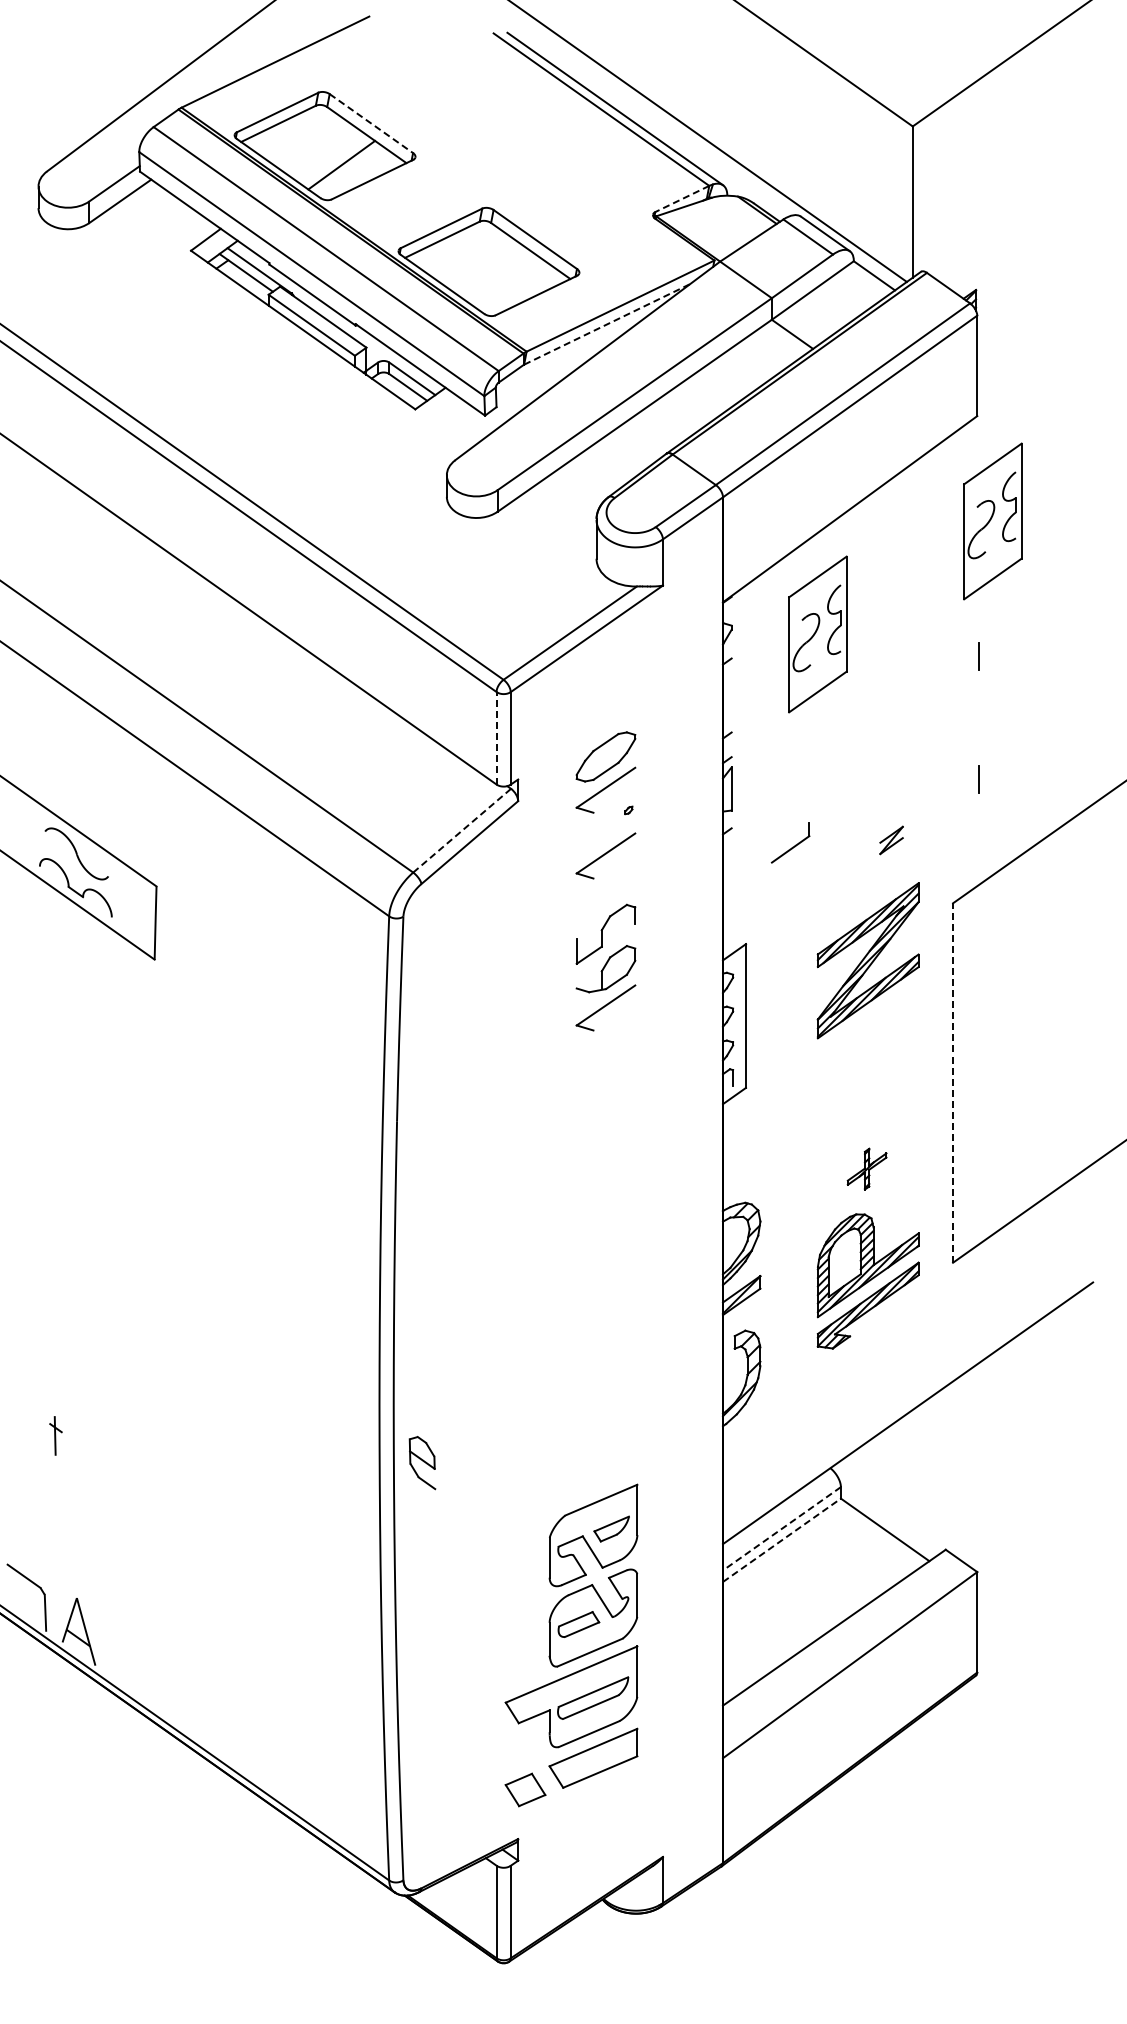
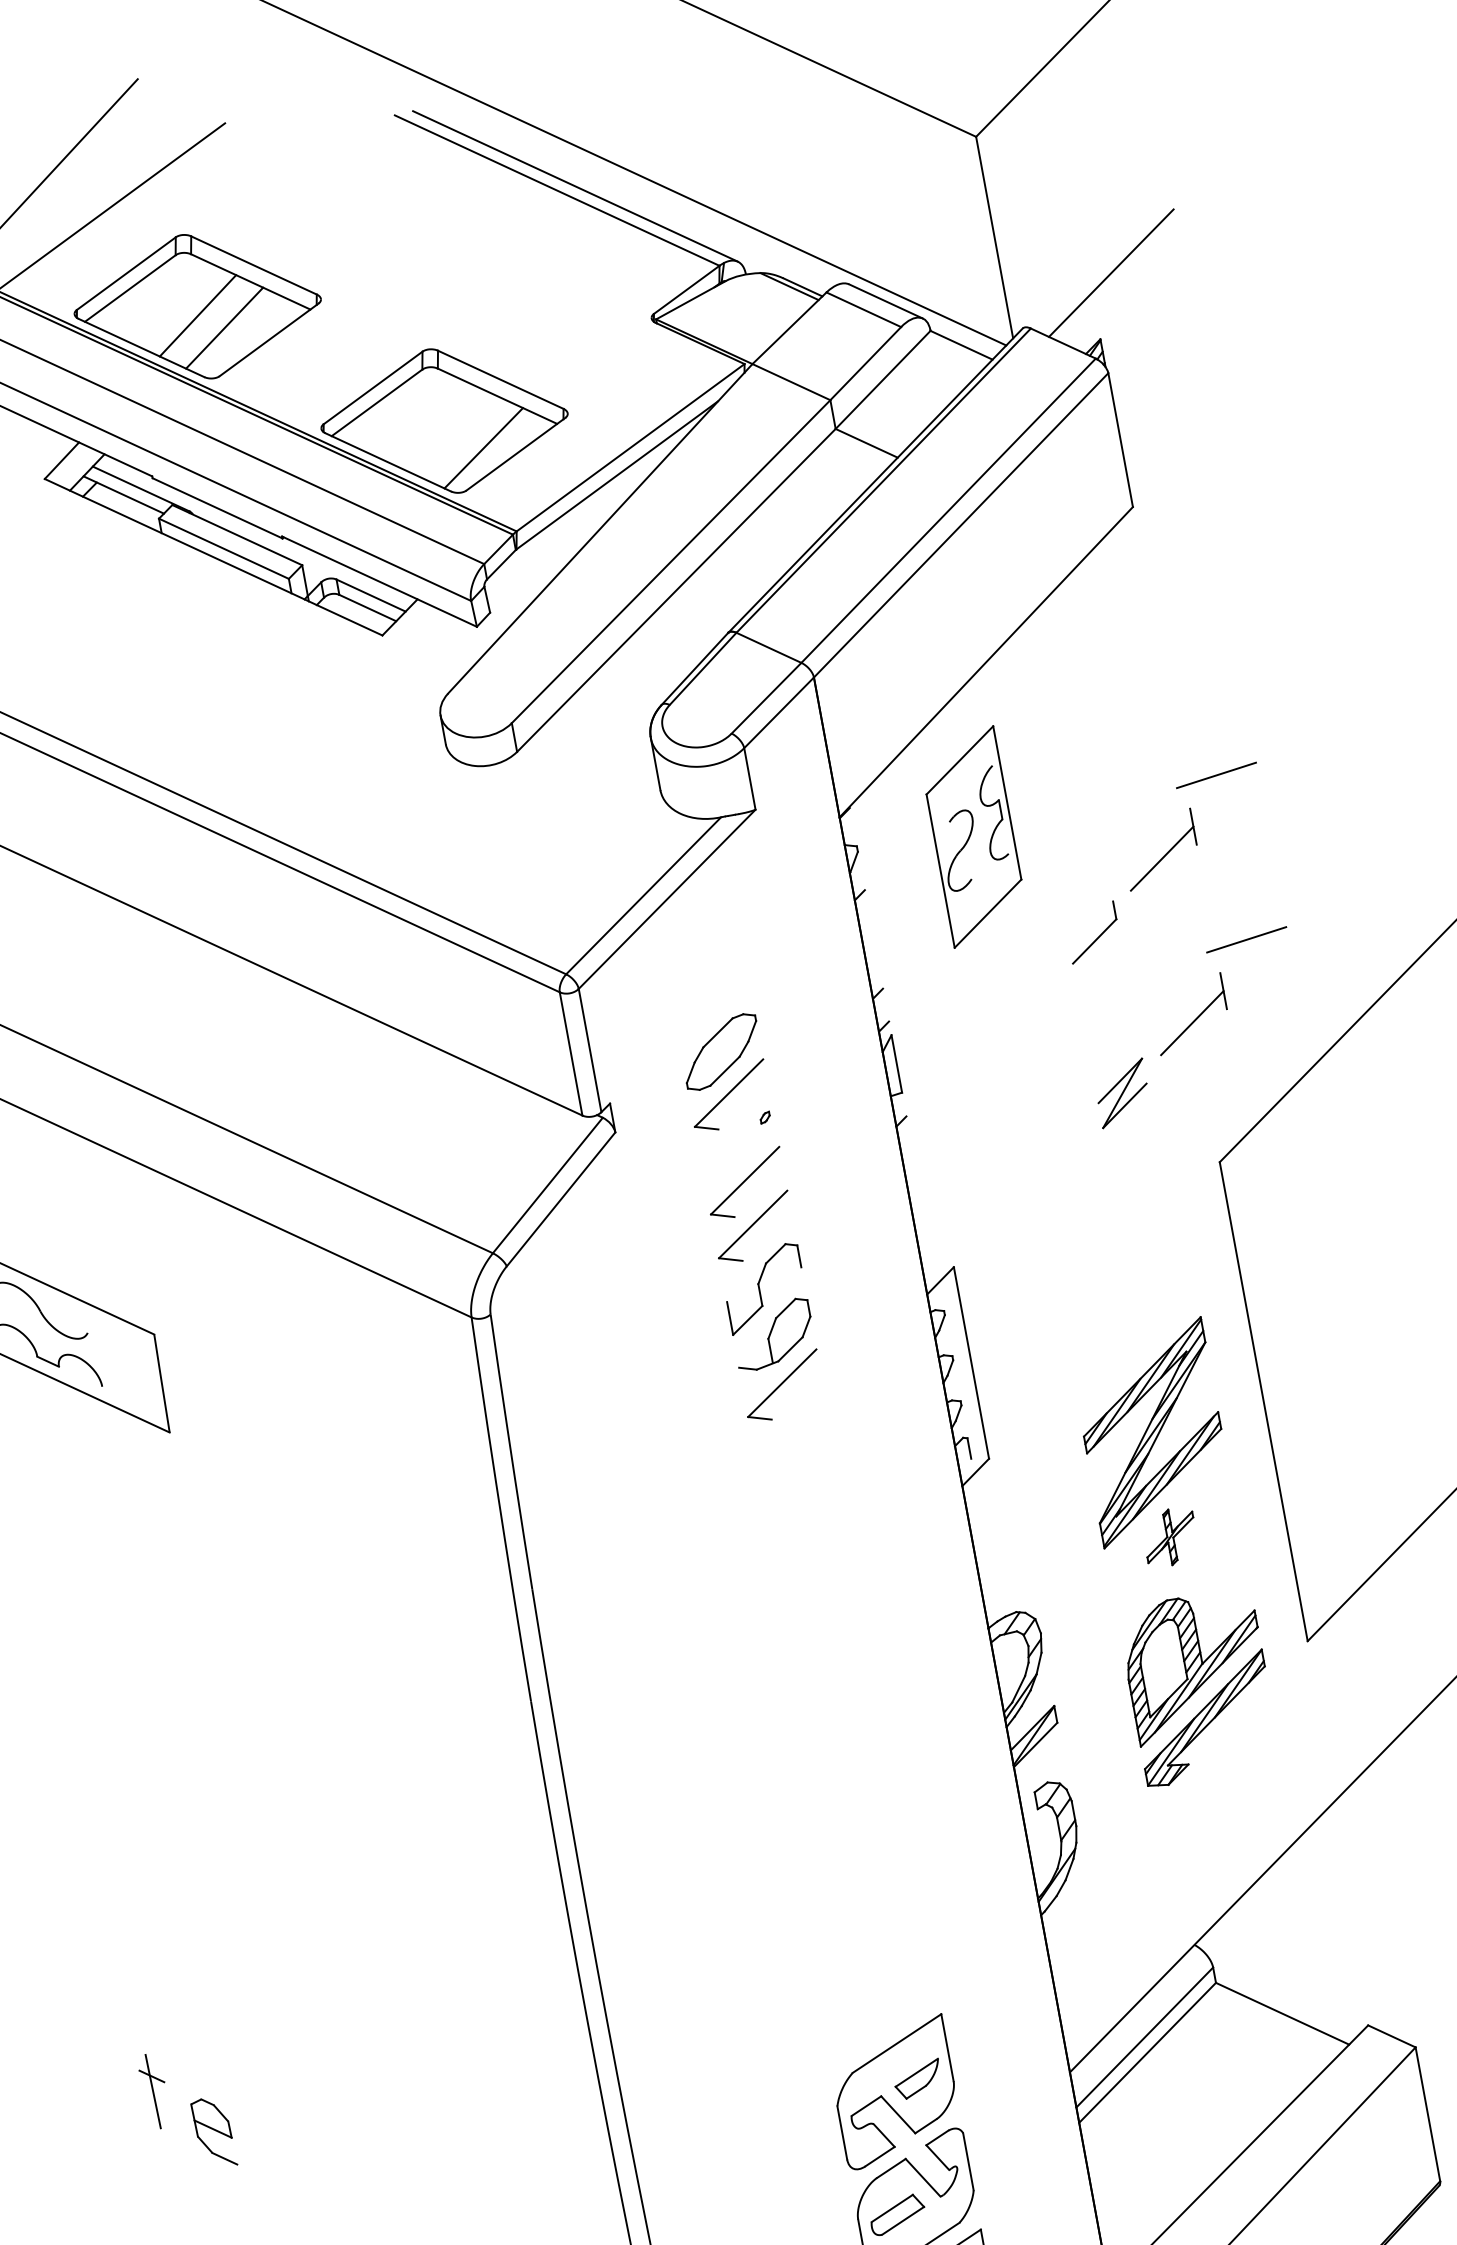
line: (371, 123) -> (254, 265), dashed -> solid
line: (323, 152) -> (197, 315), added
line: (681, 199) -> (685, 290), dashed -> solid
line: (992, 243) -> (1110, 273), added
line: (513, 286) -> (483, 447), added
line: (607, 324) -> (617, 475), dashed -> solid
part: (992, 521) -> (1178, 643), removed
line: (1001, 622) -> (1215, 776), added
line: (951, 675) -> (1162, 859), added
line: (496, 737) -> (570, 1052), dashed -> solid
line: (1001, 745) -> (1245, 940), added
line: (951, 798) -> (1192, 1022), added
line: (462, 830) -> (548, 1185), dashed -> solid
part: (891, 840) -> (1122, 1093), size x1.67
part: (790, 842) -> (1092, 932), moved
part: (605, 888) -> (753, 1227), added
part: (867, 960) -> (1151, 1432), moved
line: (953, 1083) -> (1264, 1402), dashed -> solid
part: (55, 1435) -> (153, 2090), size x1.43
part: (422, 1463) -> (214, 2133), moved
line: (781, 1529) -> (1144, 2038), dashed -> solid
line: (782, 1540) -> (1148, 2052), dashed -> solid

